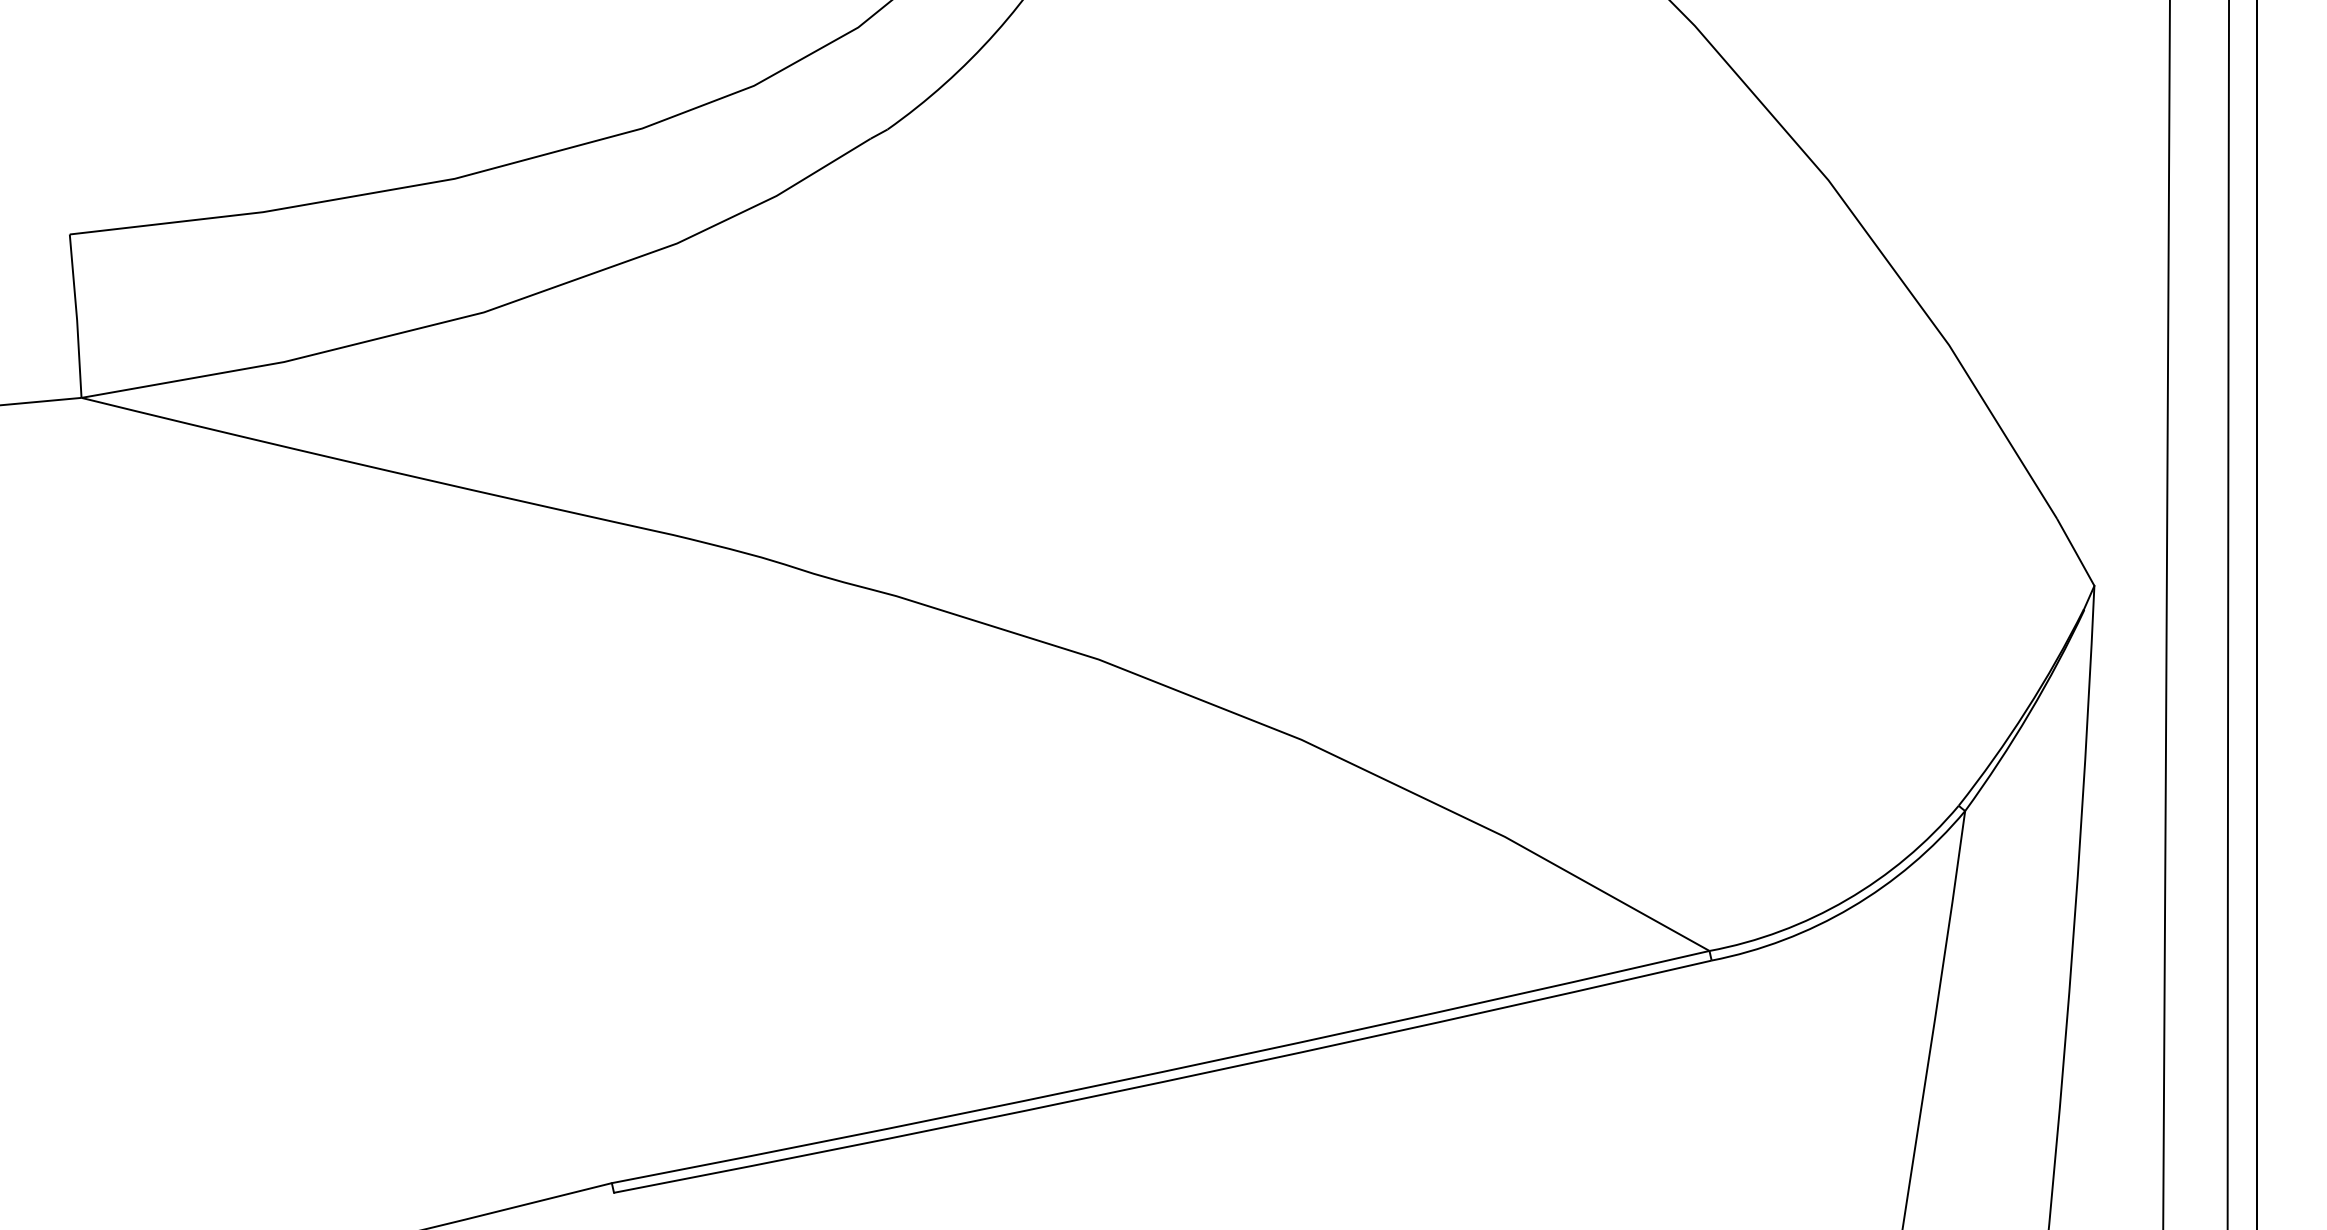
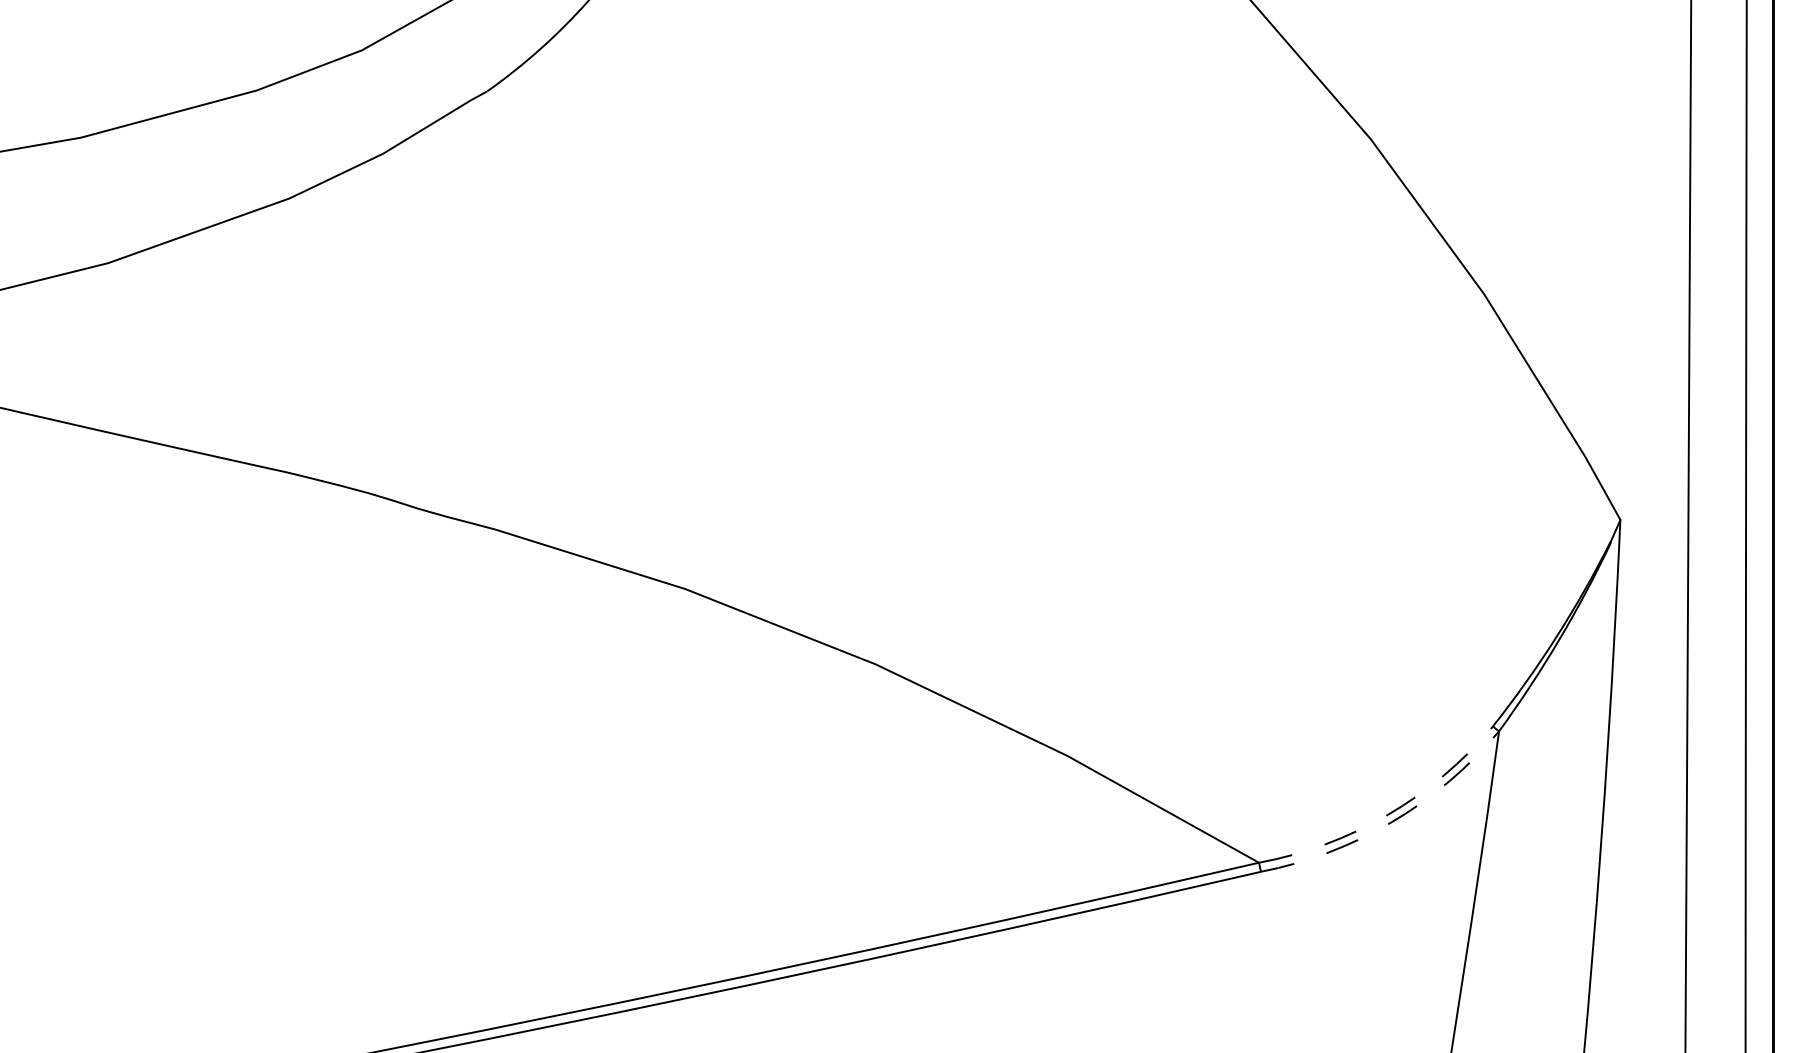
arc: (1846, 899) -> (1387, 814), solid -> dashed
arc: (1851, 907) -> (1392, 821), solid -> dashed

